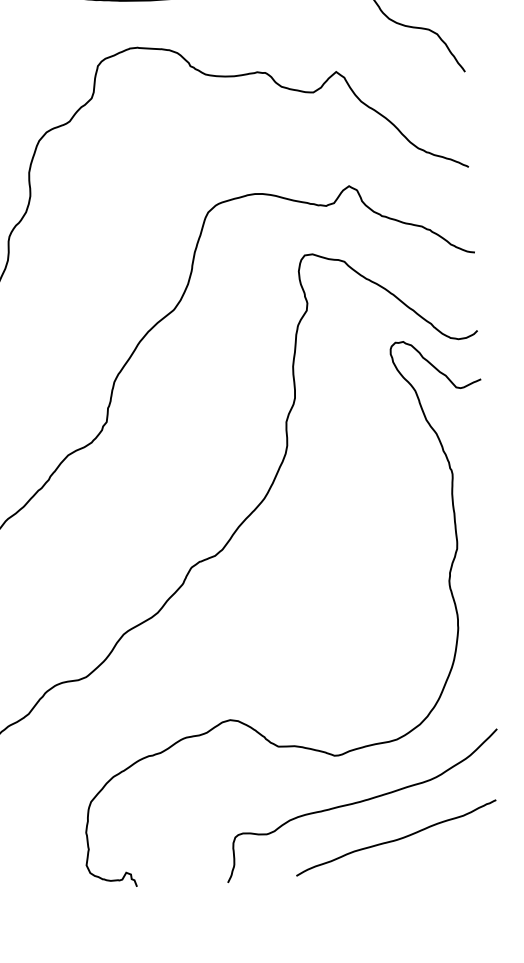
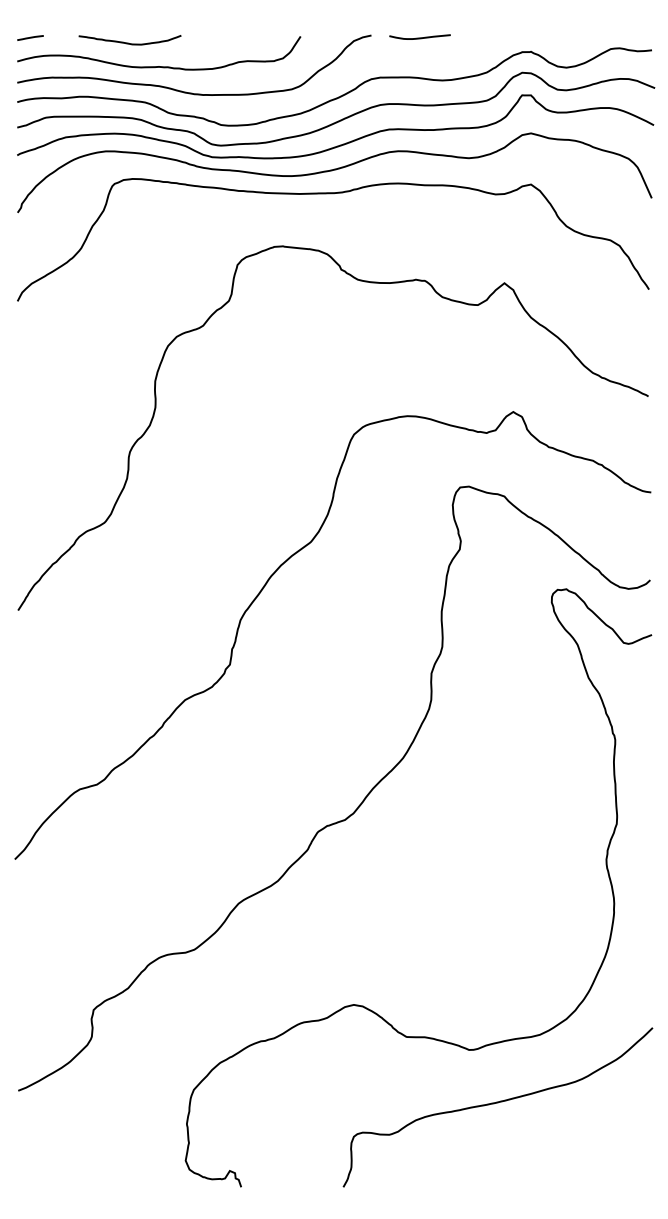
curve: (396, 839) -> (534, 1146), removed

